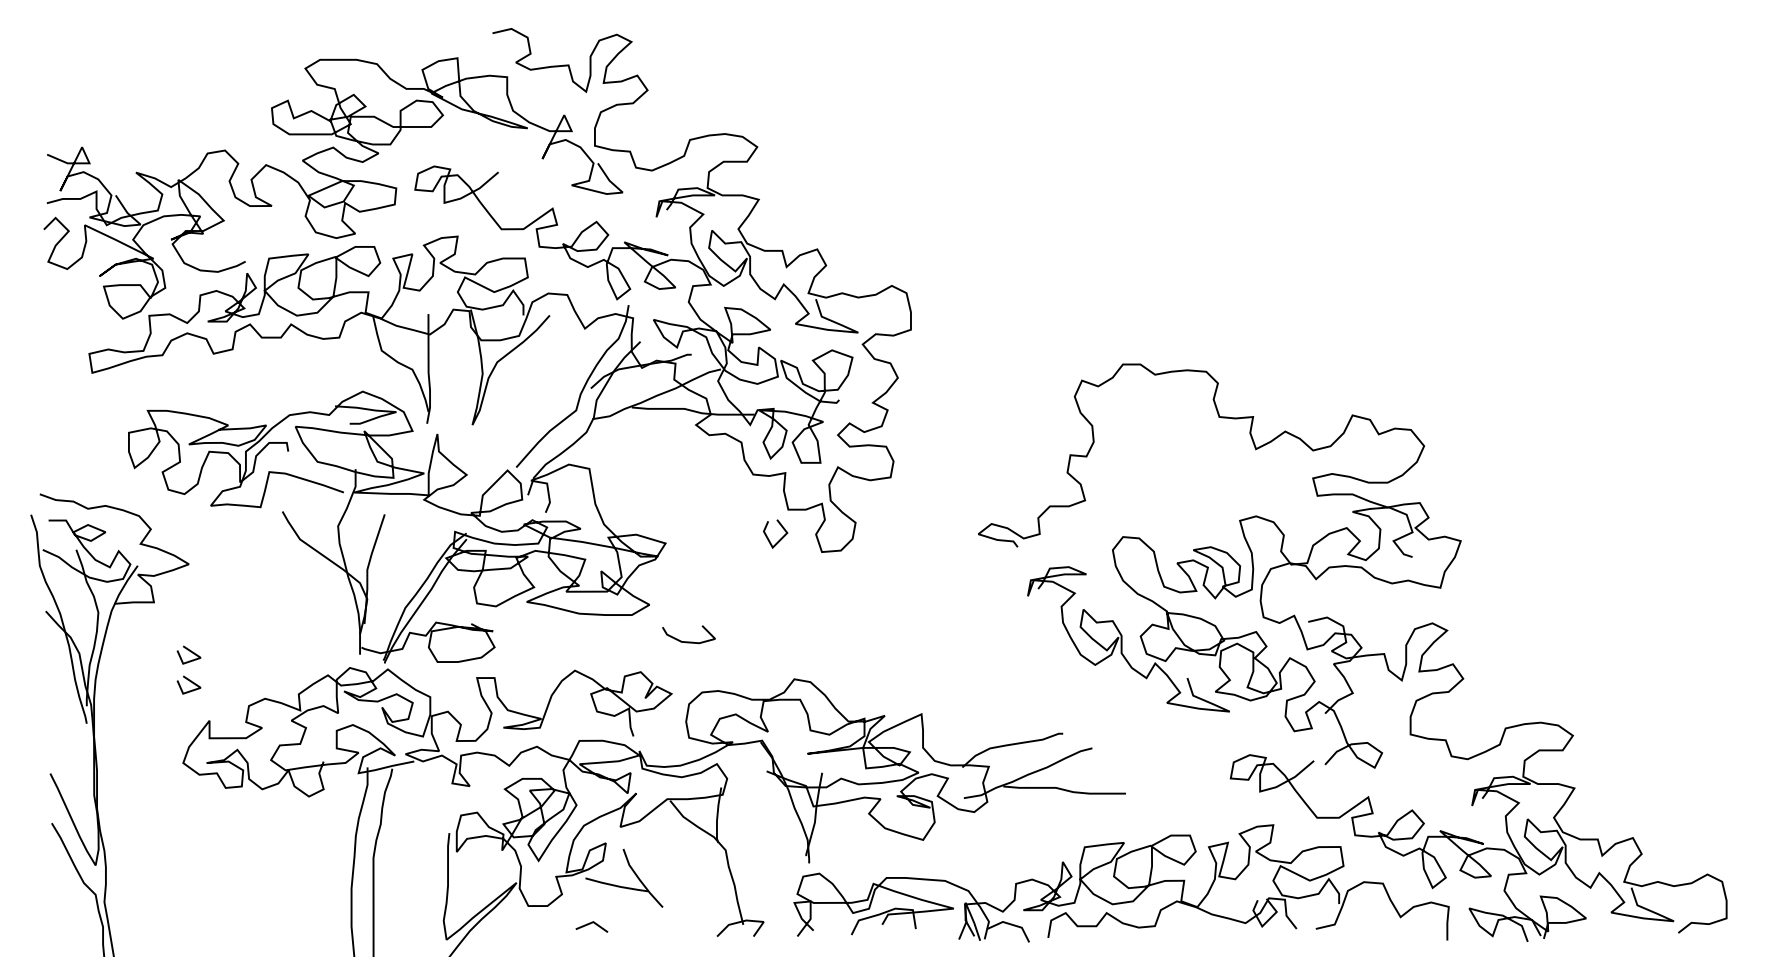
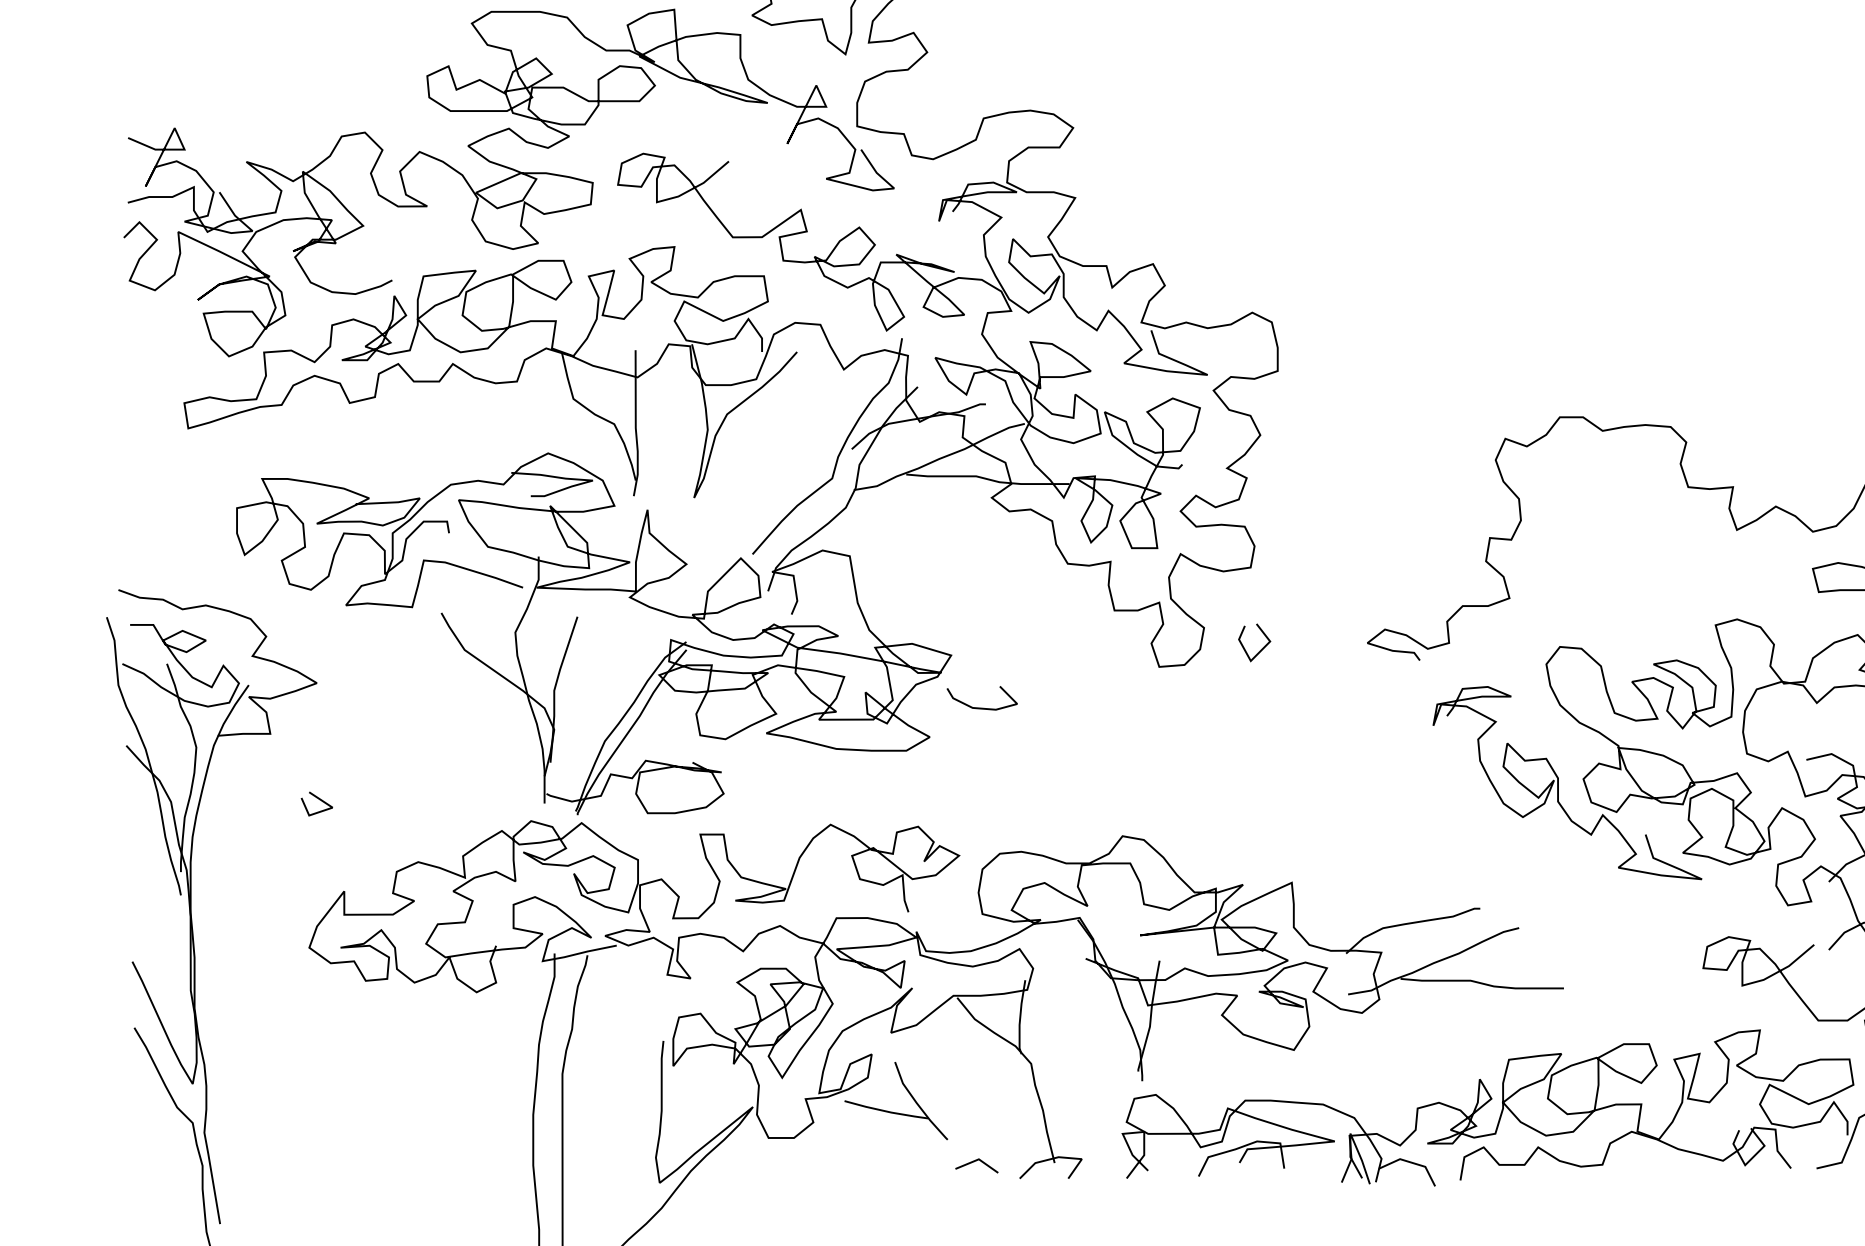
line: (780, 538) -> (1261, 648), moved
curve: (688, 641) -> (981, 707), moved
line: (190, 682) -> (318, 840), removed
line: (590, 924) -> (975, 1162), moved

